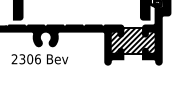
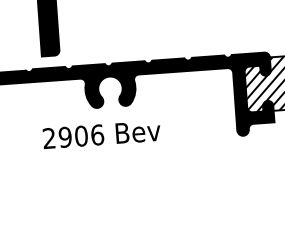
text: (22, 59) -> (65, 137), 2306 -> 2906

